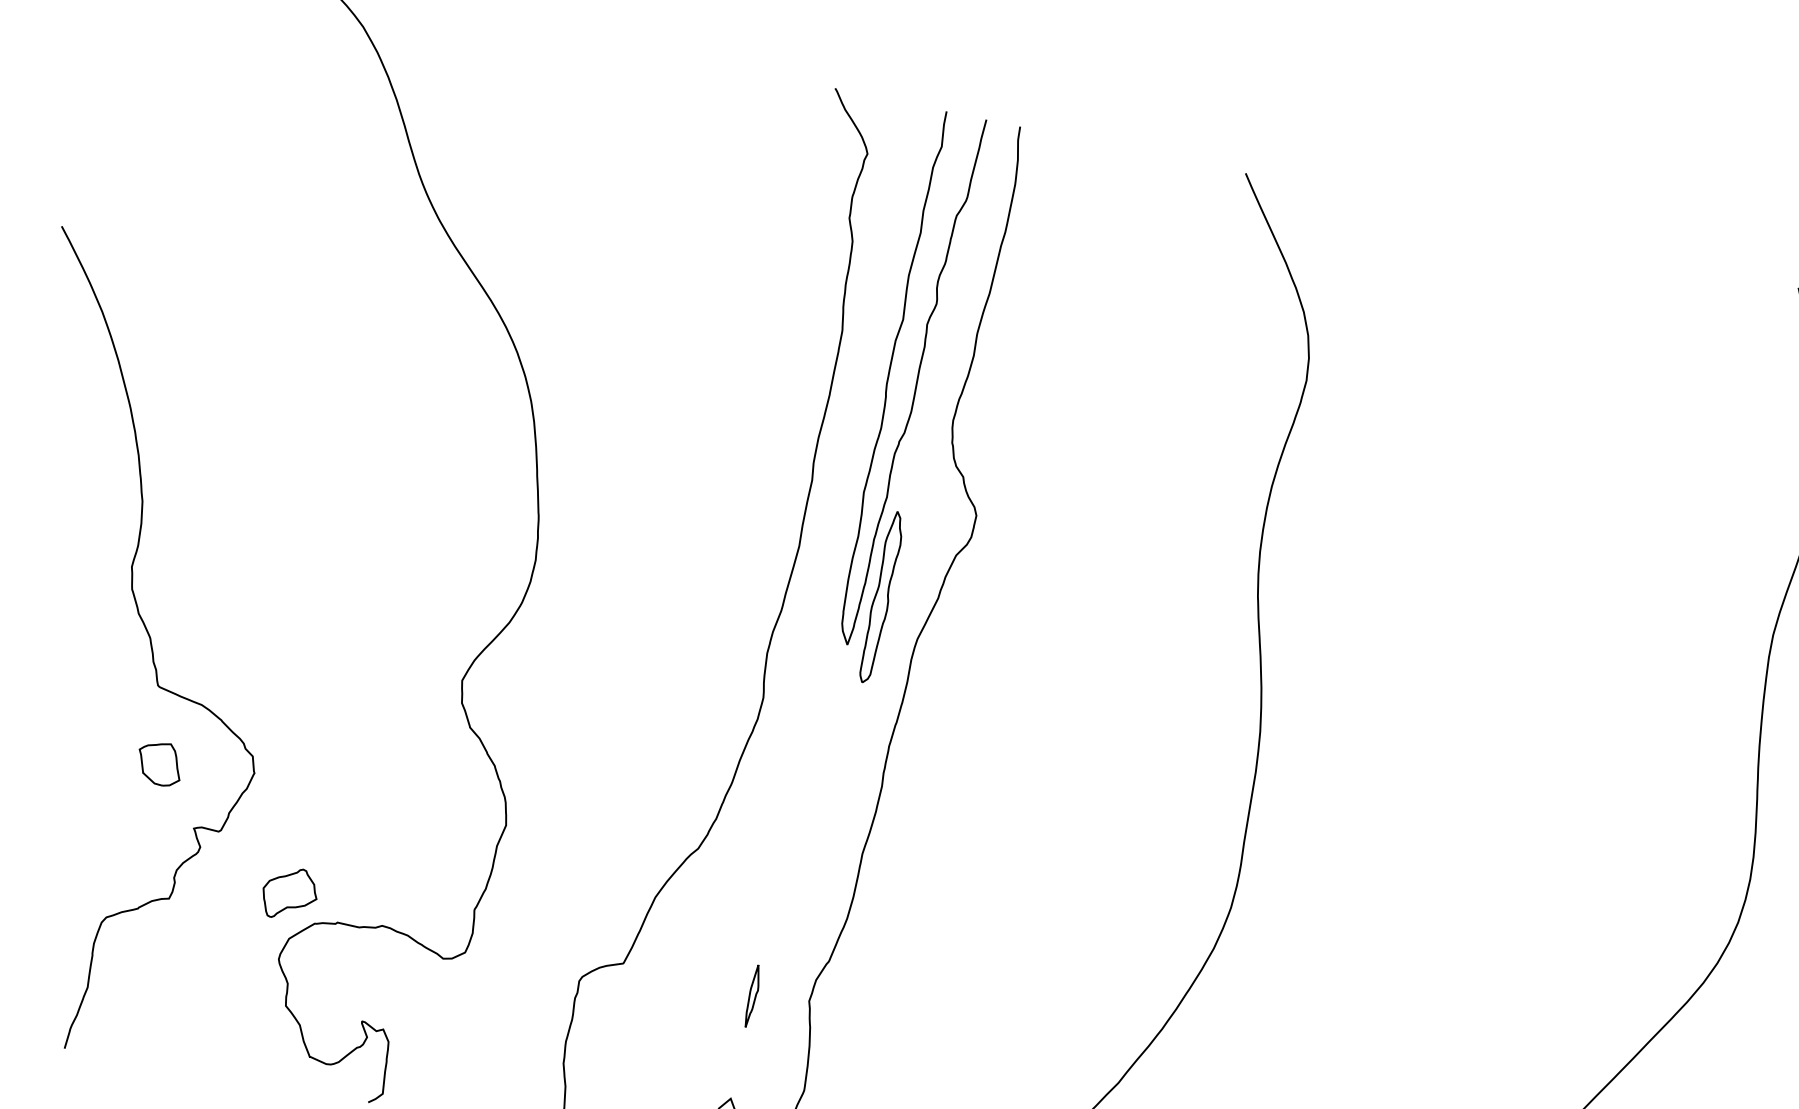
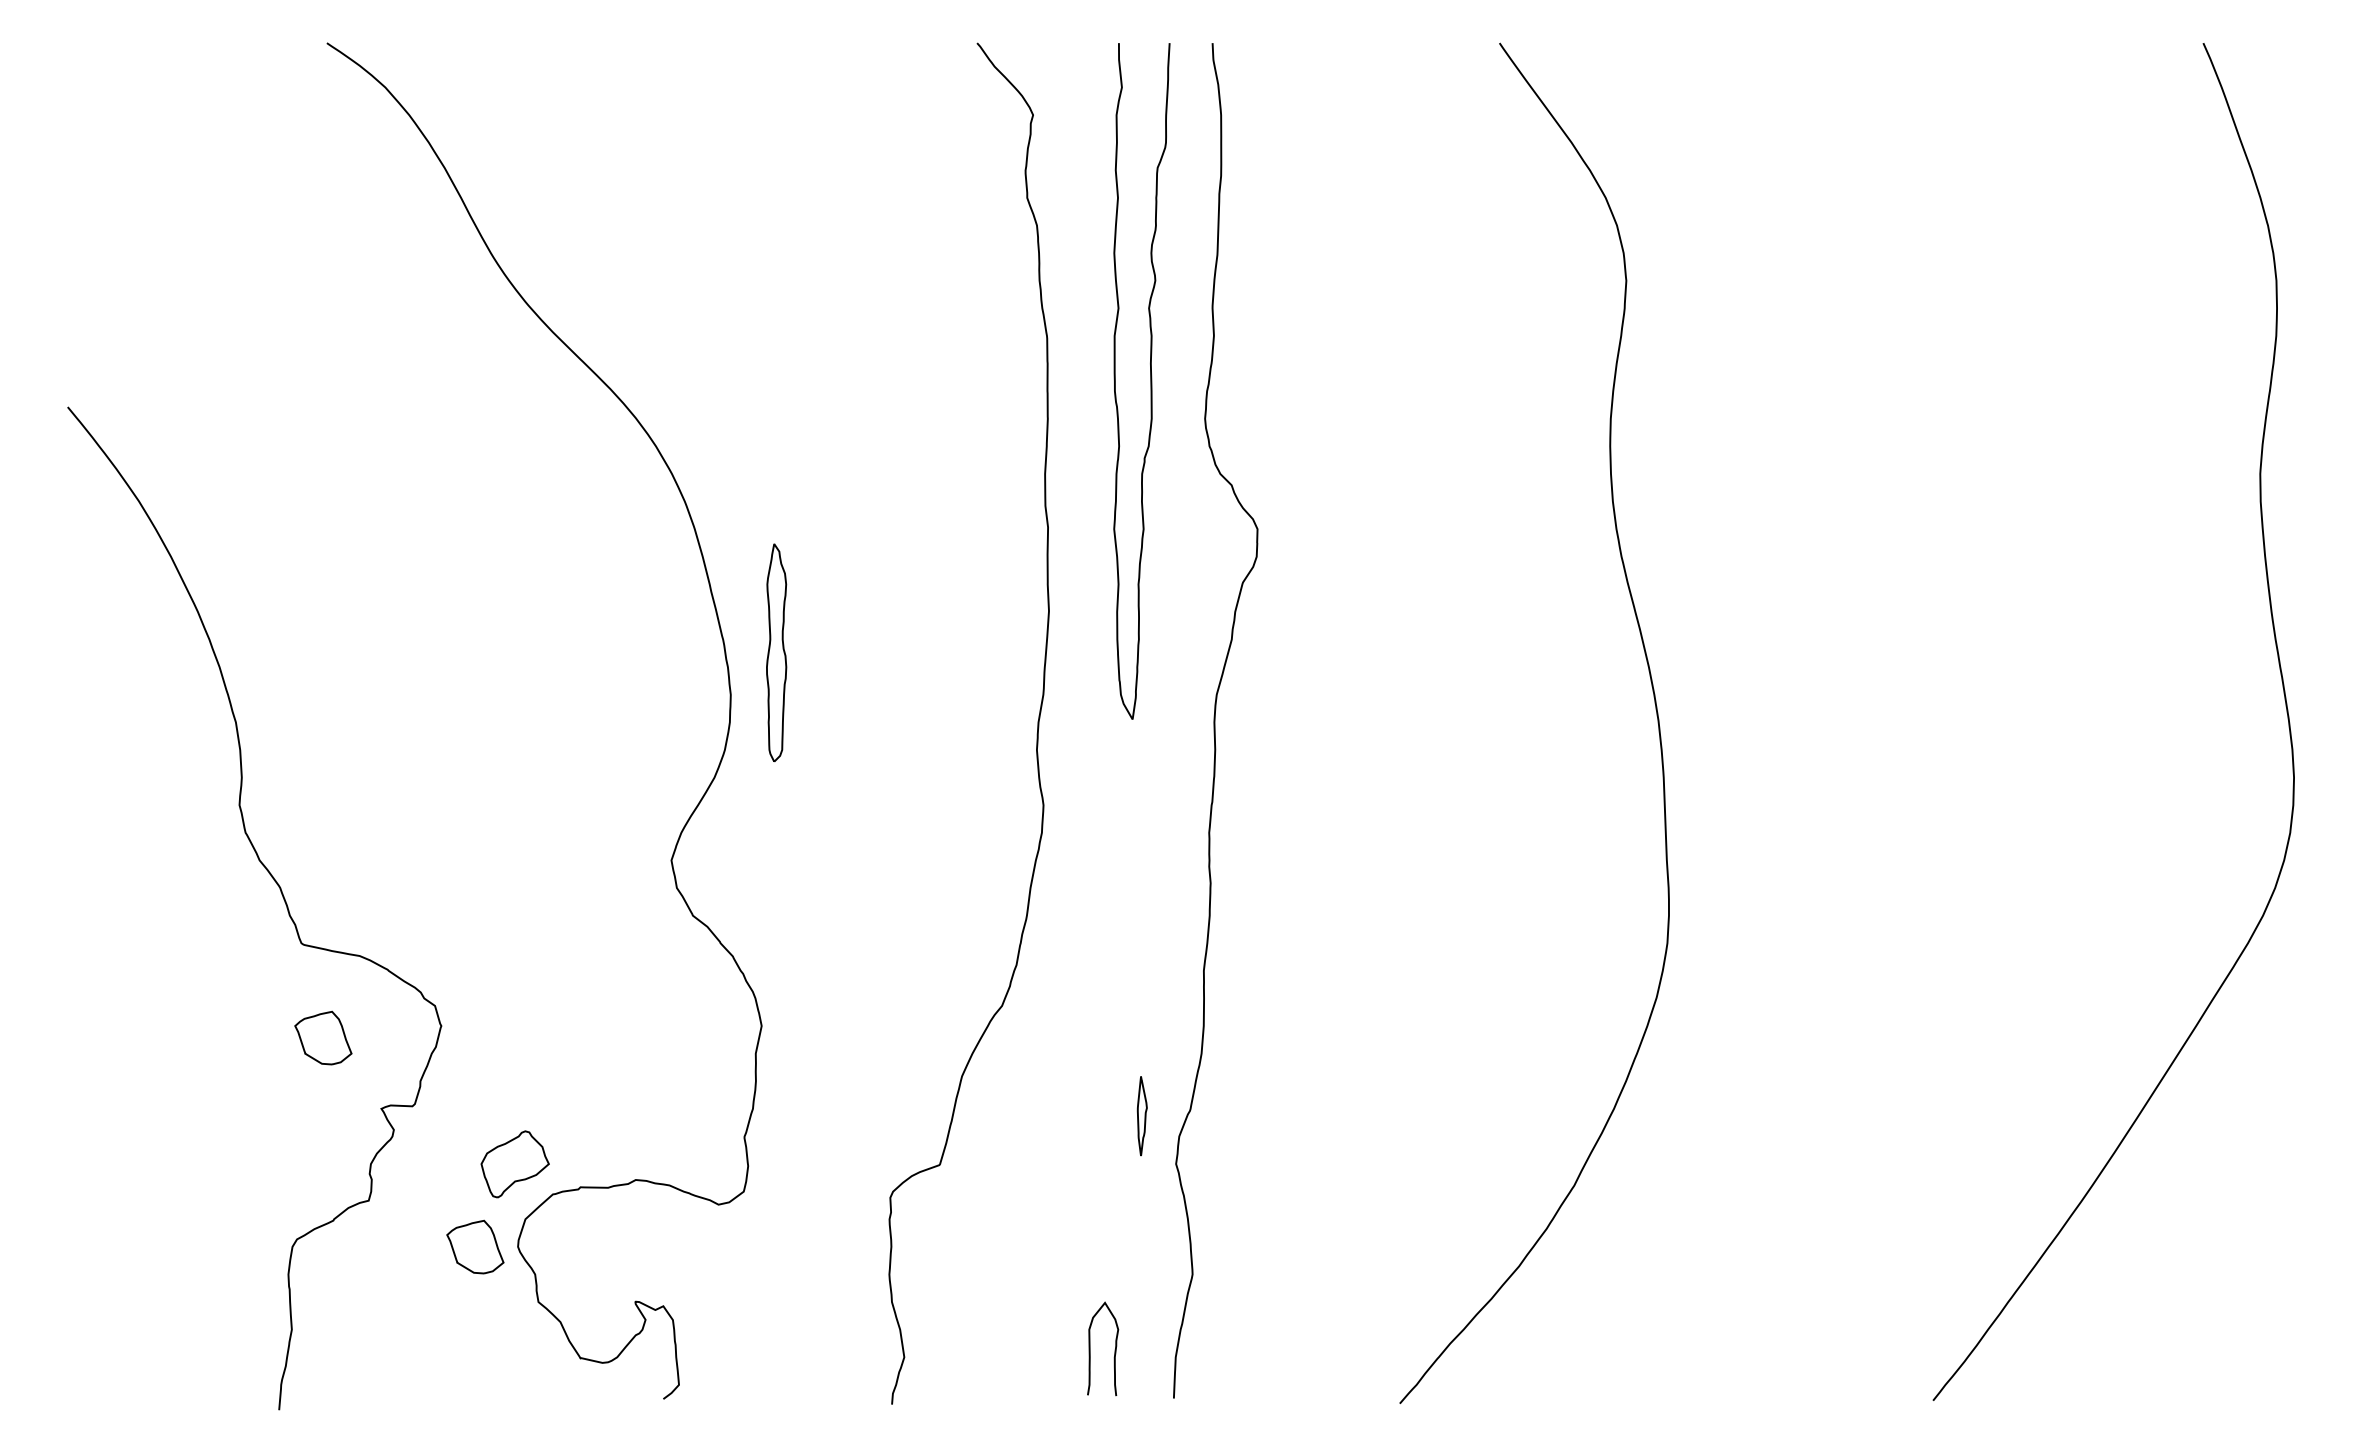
part: (881, 597) -> (776, 652), moved
part: (245, 952) -> (475, 1246), added
part: (752, 996) -> (1141, 1116), moved

